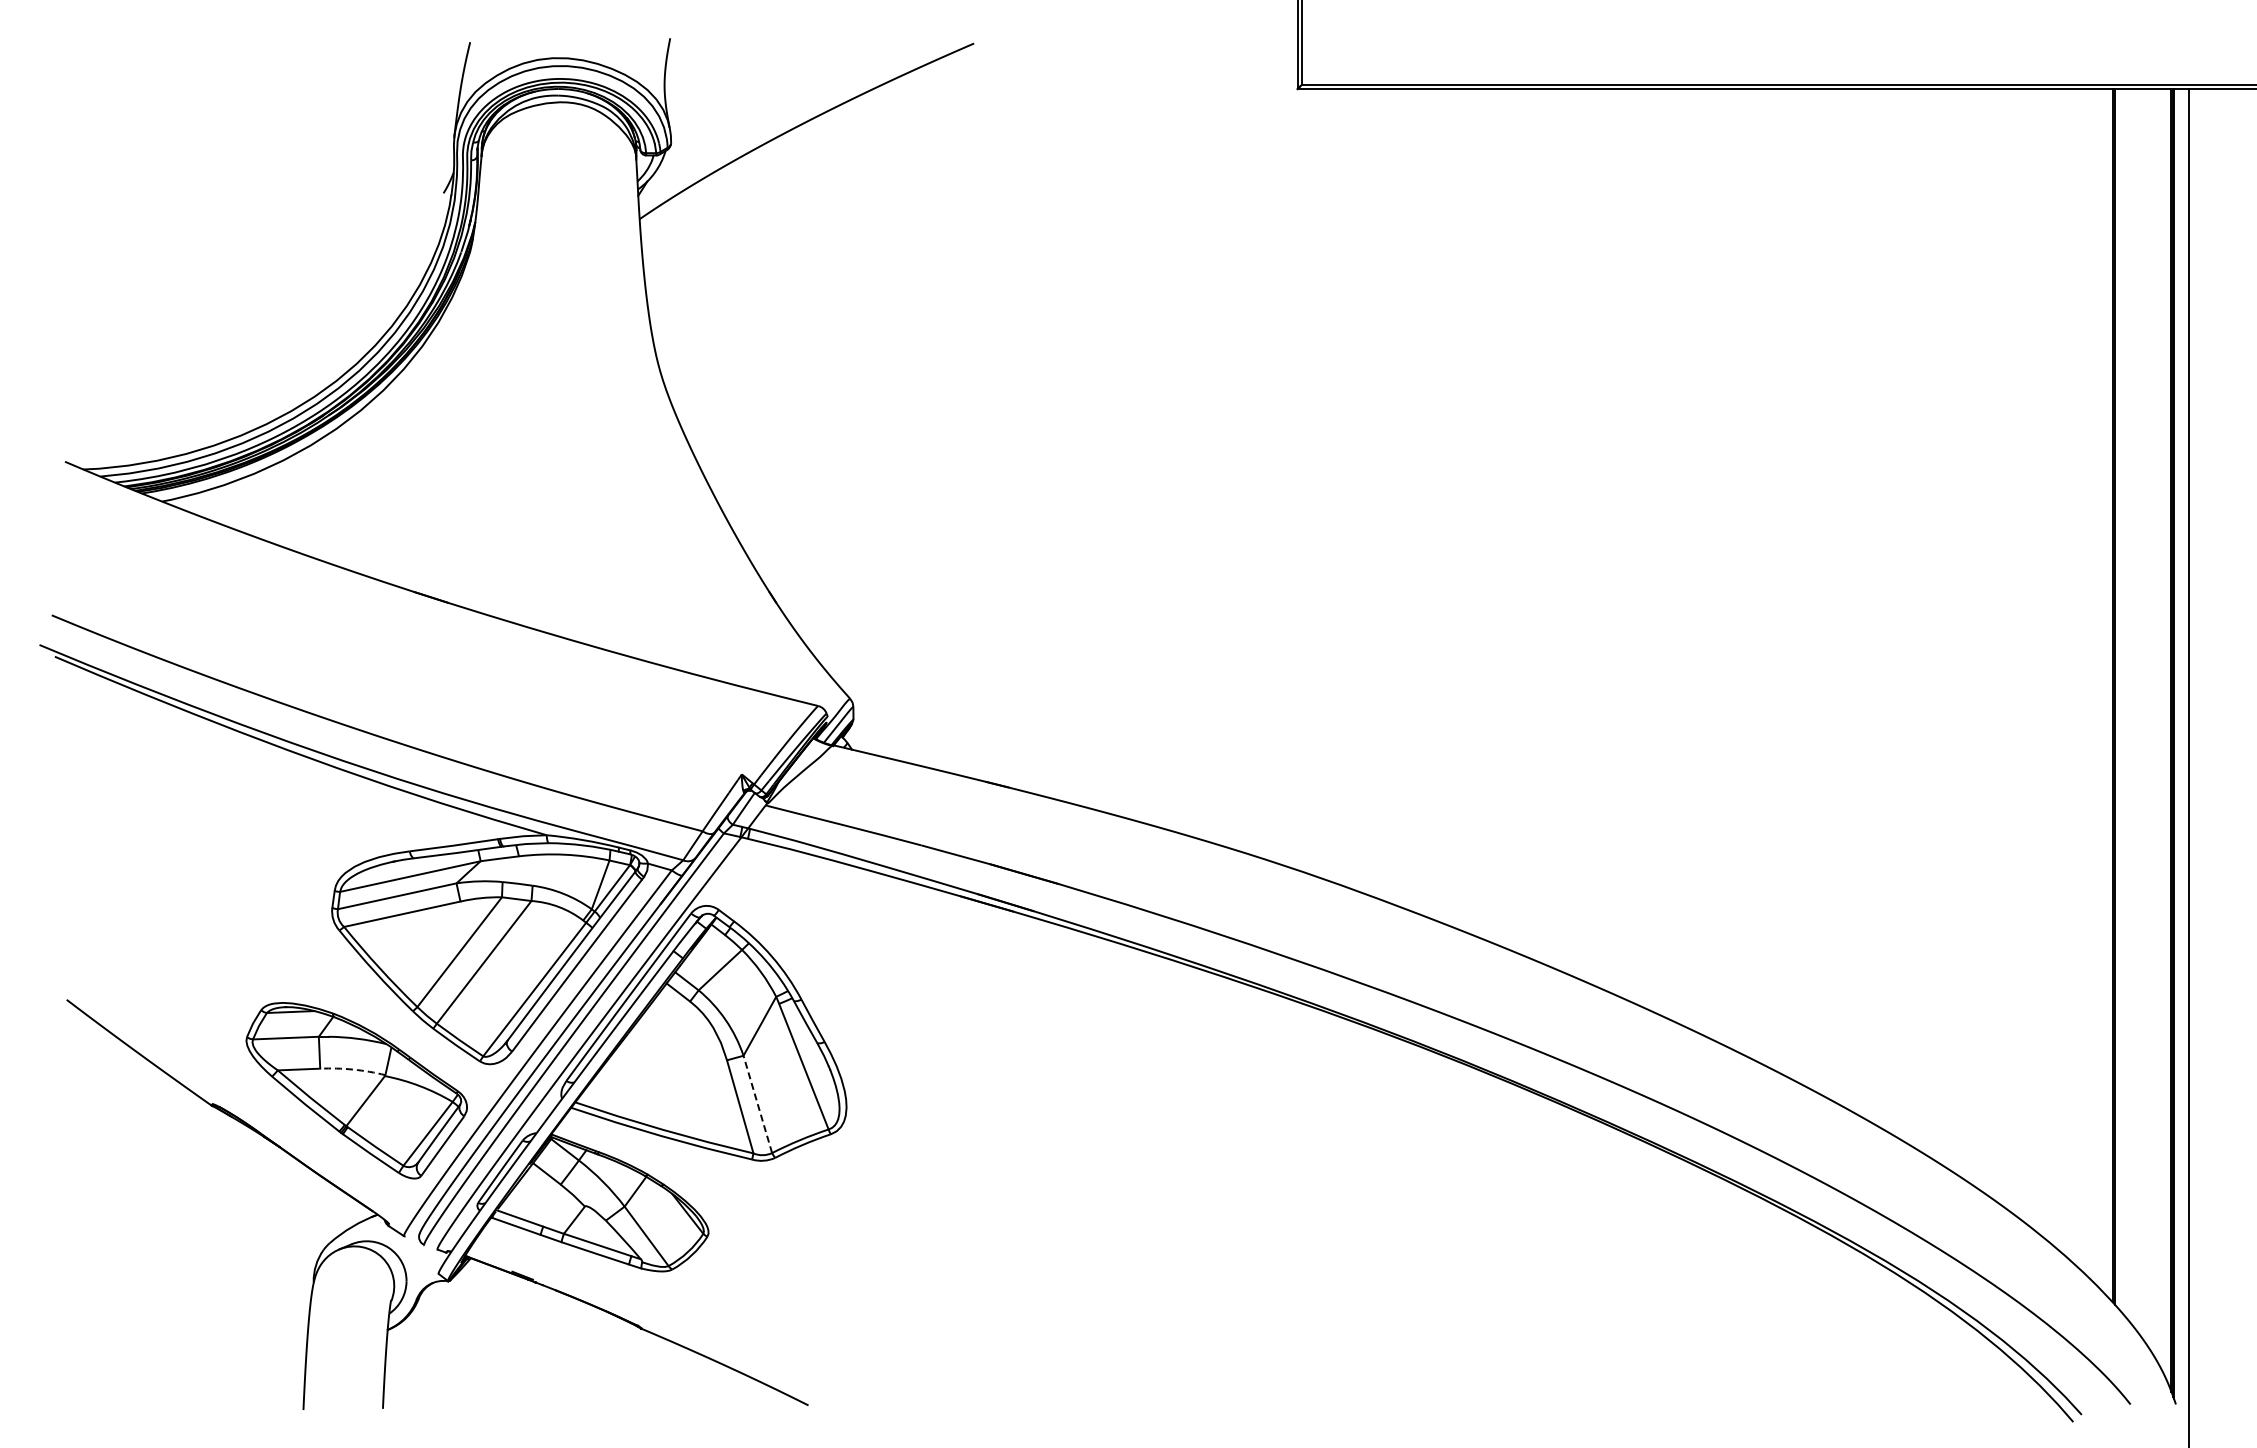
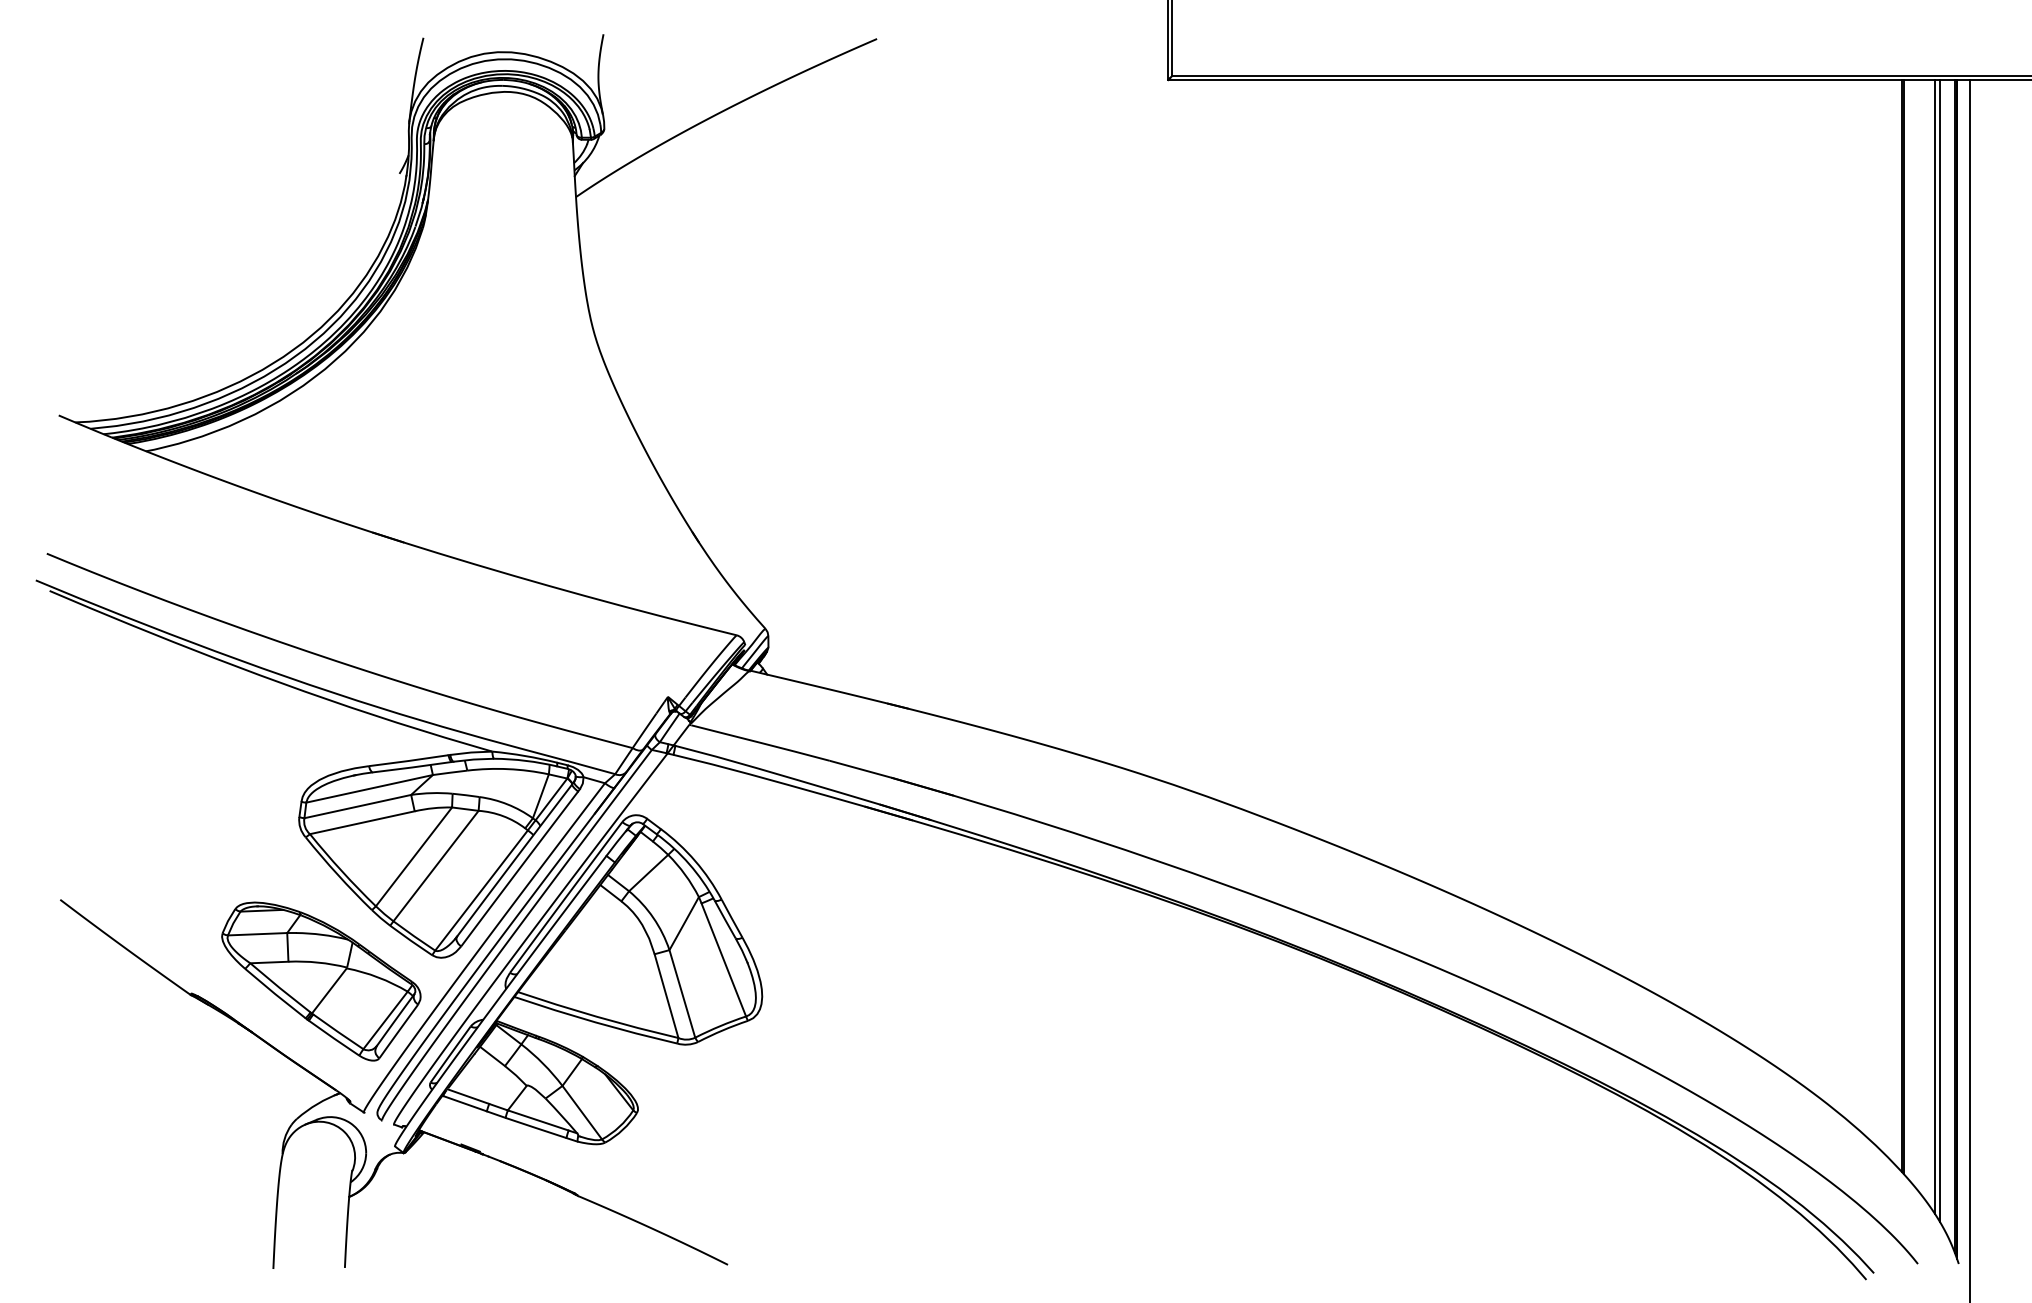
line: (2149, 718) -> (1935, 646), added
line: (2154, 723) -> (1939, 651), added
arc: (353, 1069) -> (318, 962), dashed -> solid
line: (757, 1104) -> (682, 993), dashed -> solid

